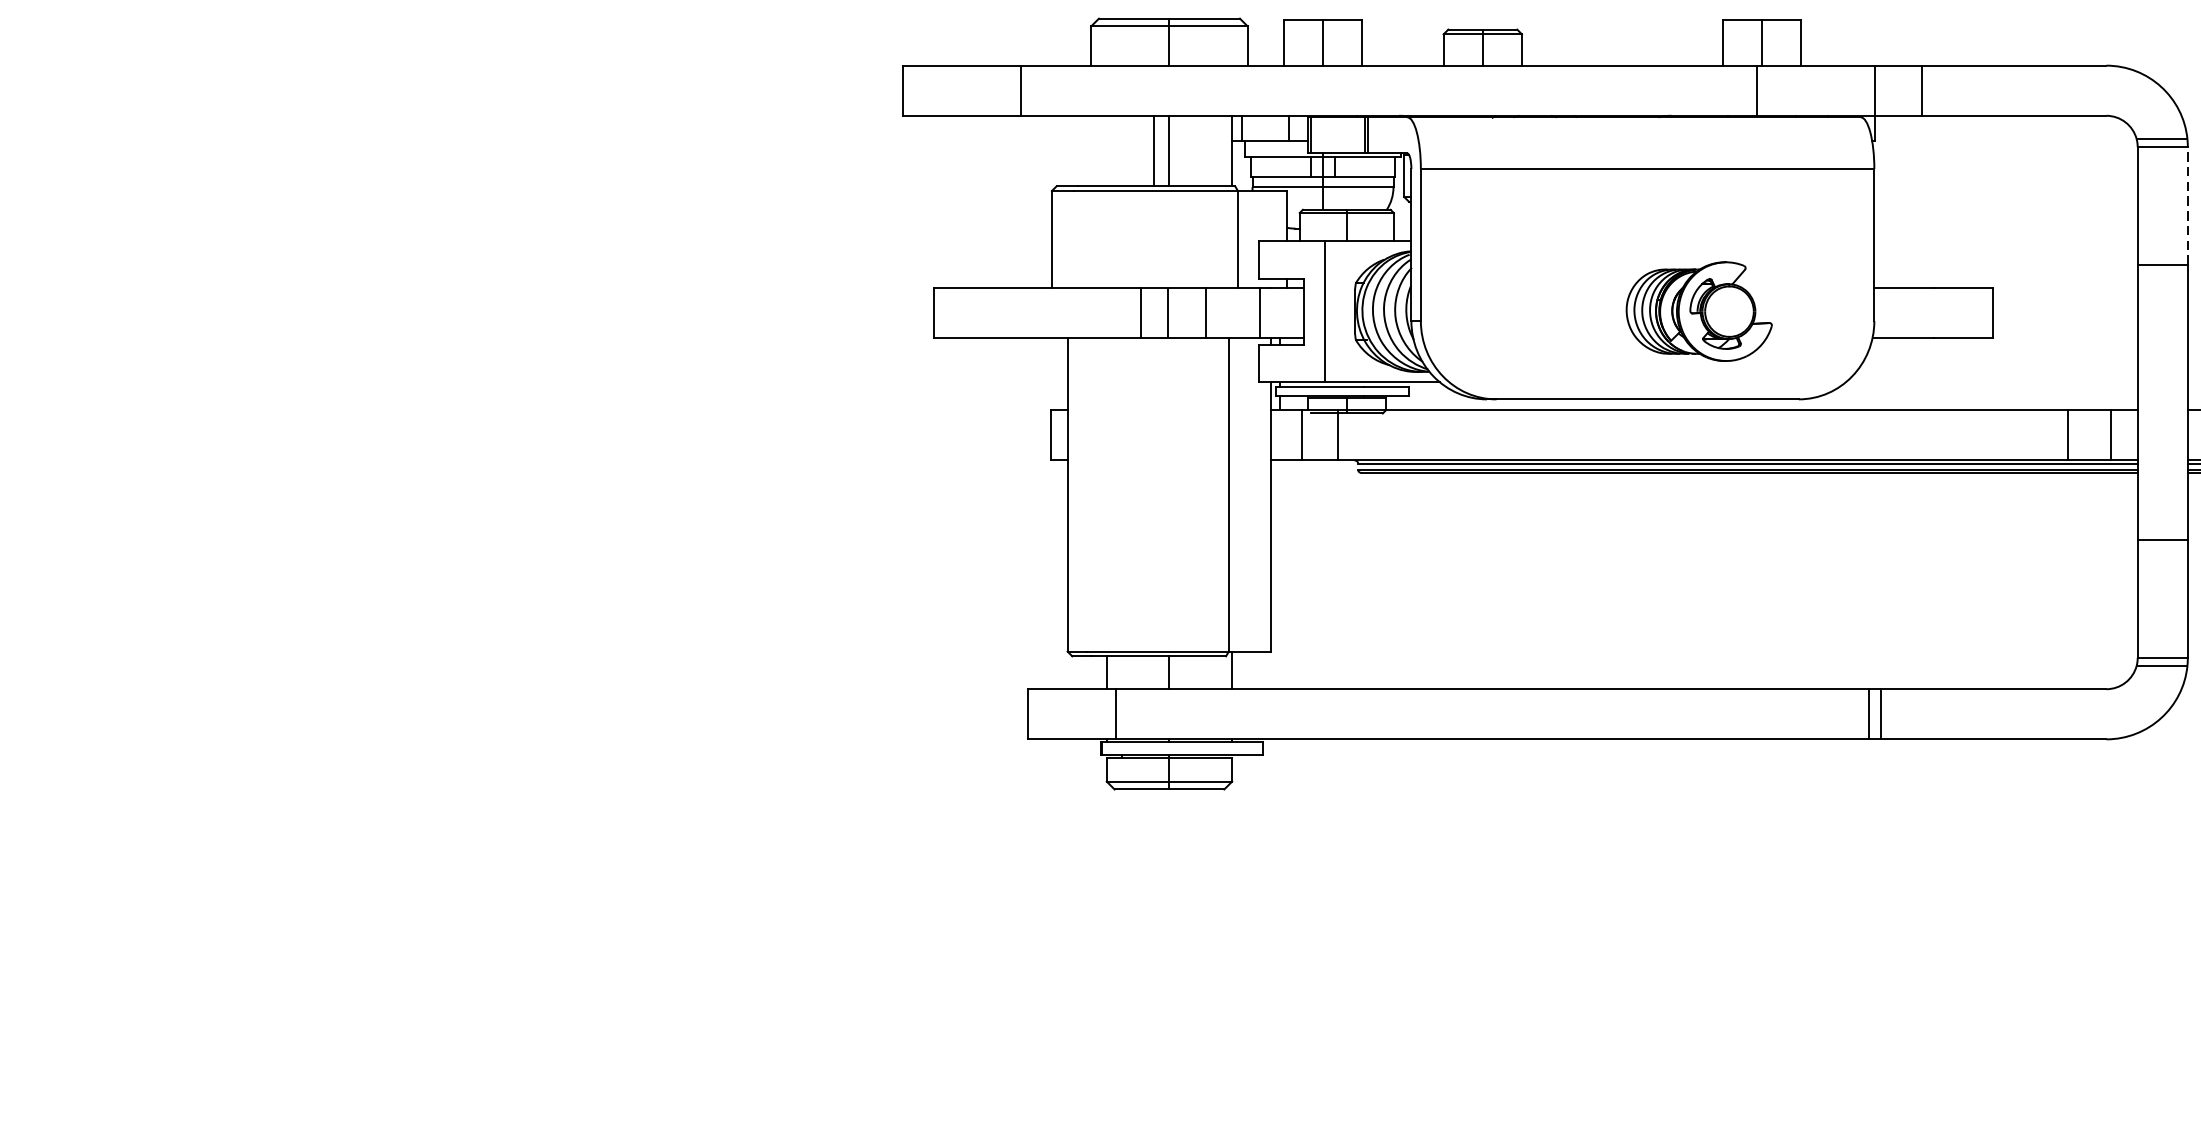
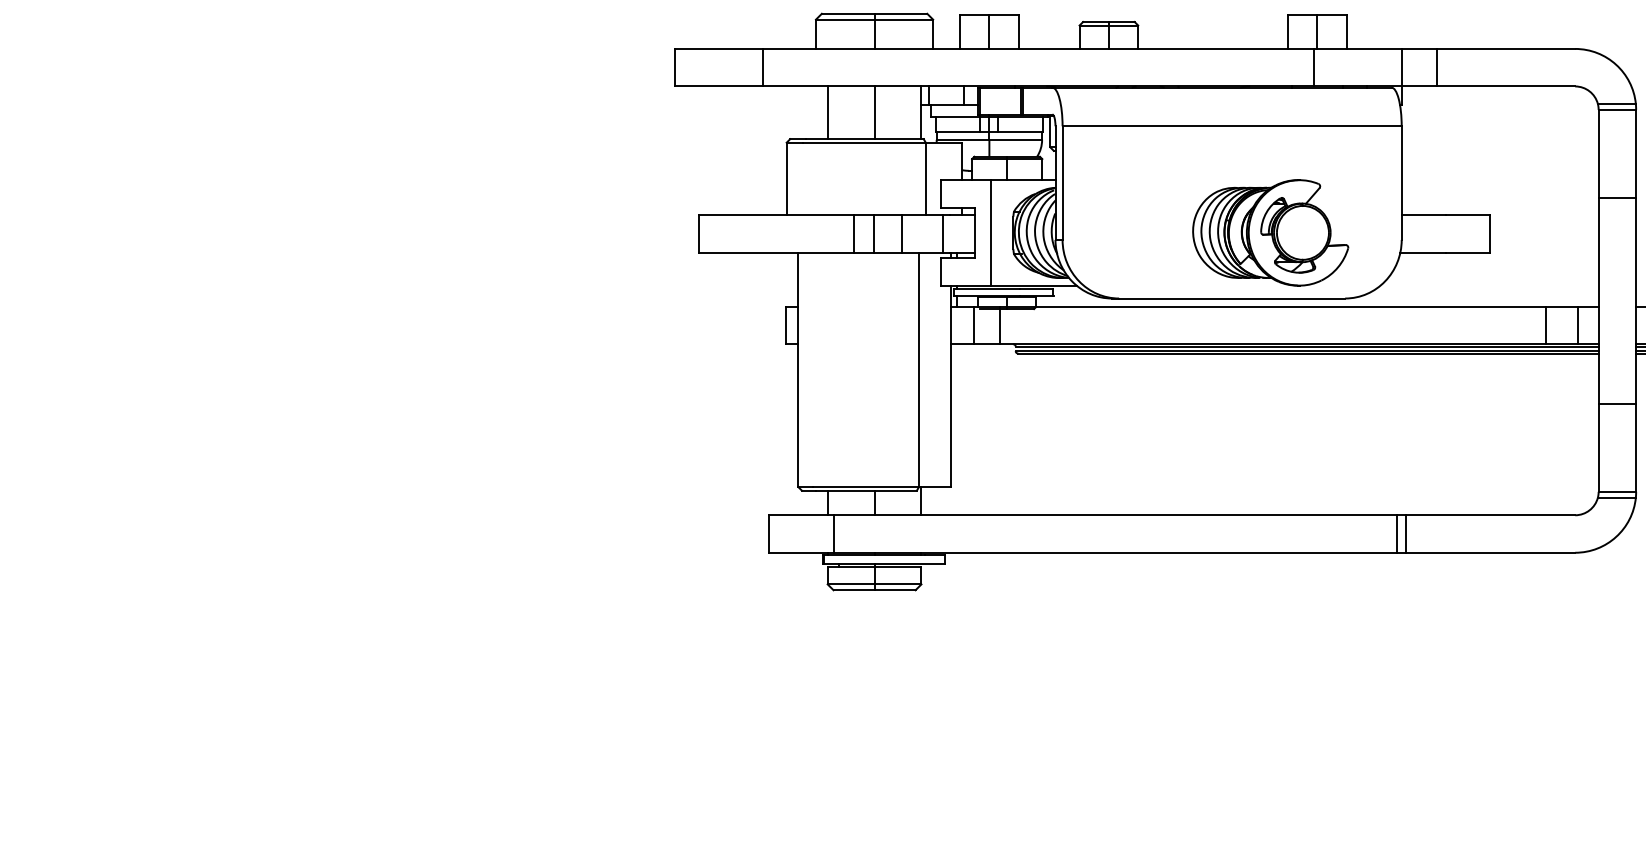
line: (1153, 150) -> (827, 112), moved
line: (2188, 205) -> (1636, 153), dashed -> solid
part: (1698, 311) -> (1270, 232), size x1.43

